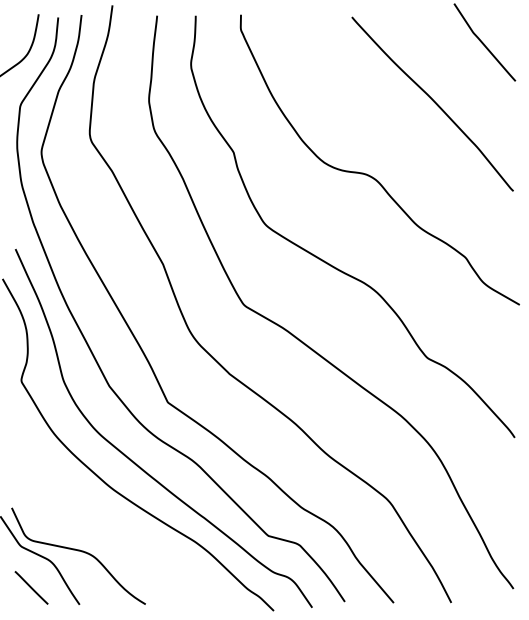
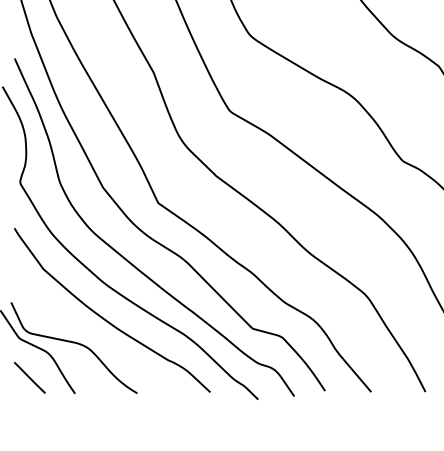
curve: (113, 526) -> (107, 319), added

